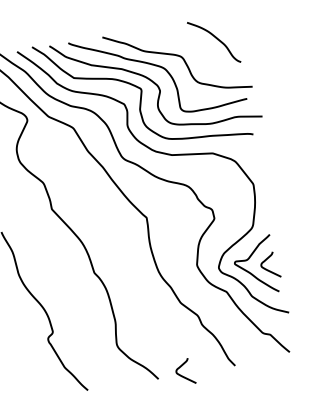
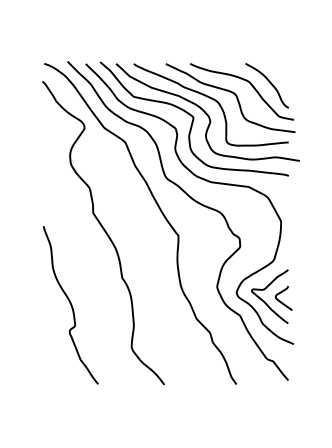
curve: (192, 42) -> (247, 82), added
curve: (182, 374) -> (186, 384), removed

